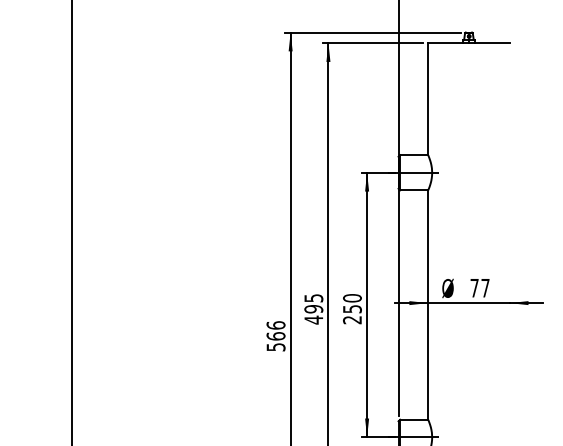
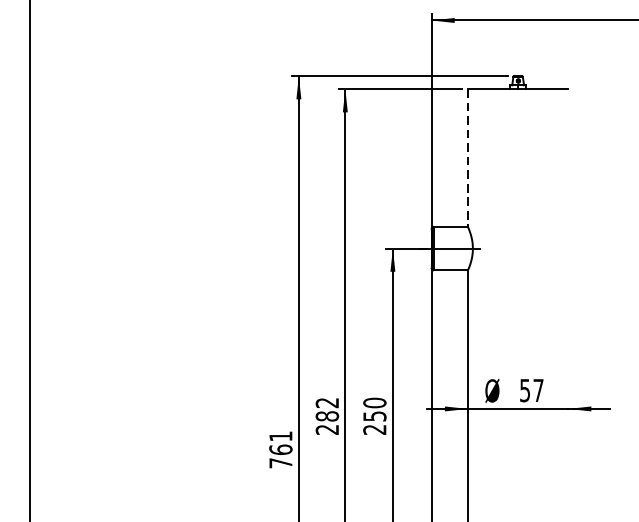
line: (428, 99) -> (468, 158), solid -> dashed
text: (474, 288) -> (524, 390), 77 -> 57
text: (313, 309) -> (326, 416), 495 -> 282
text: (275, 336) -> (280, 449), 566 -> 761

